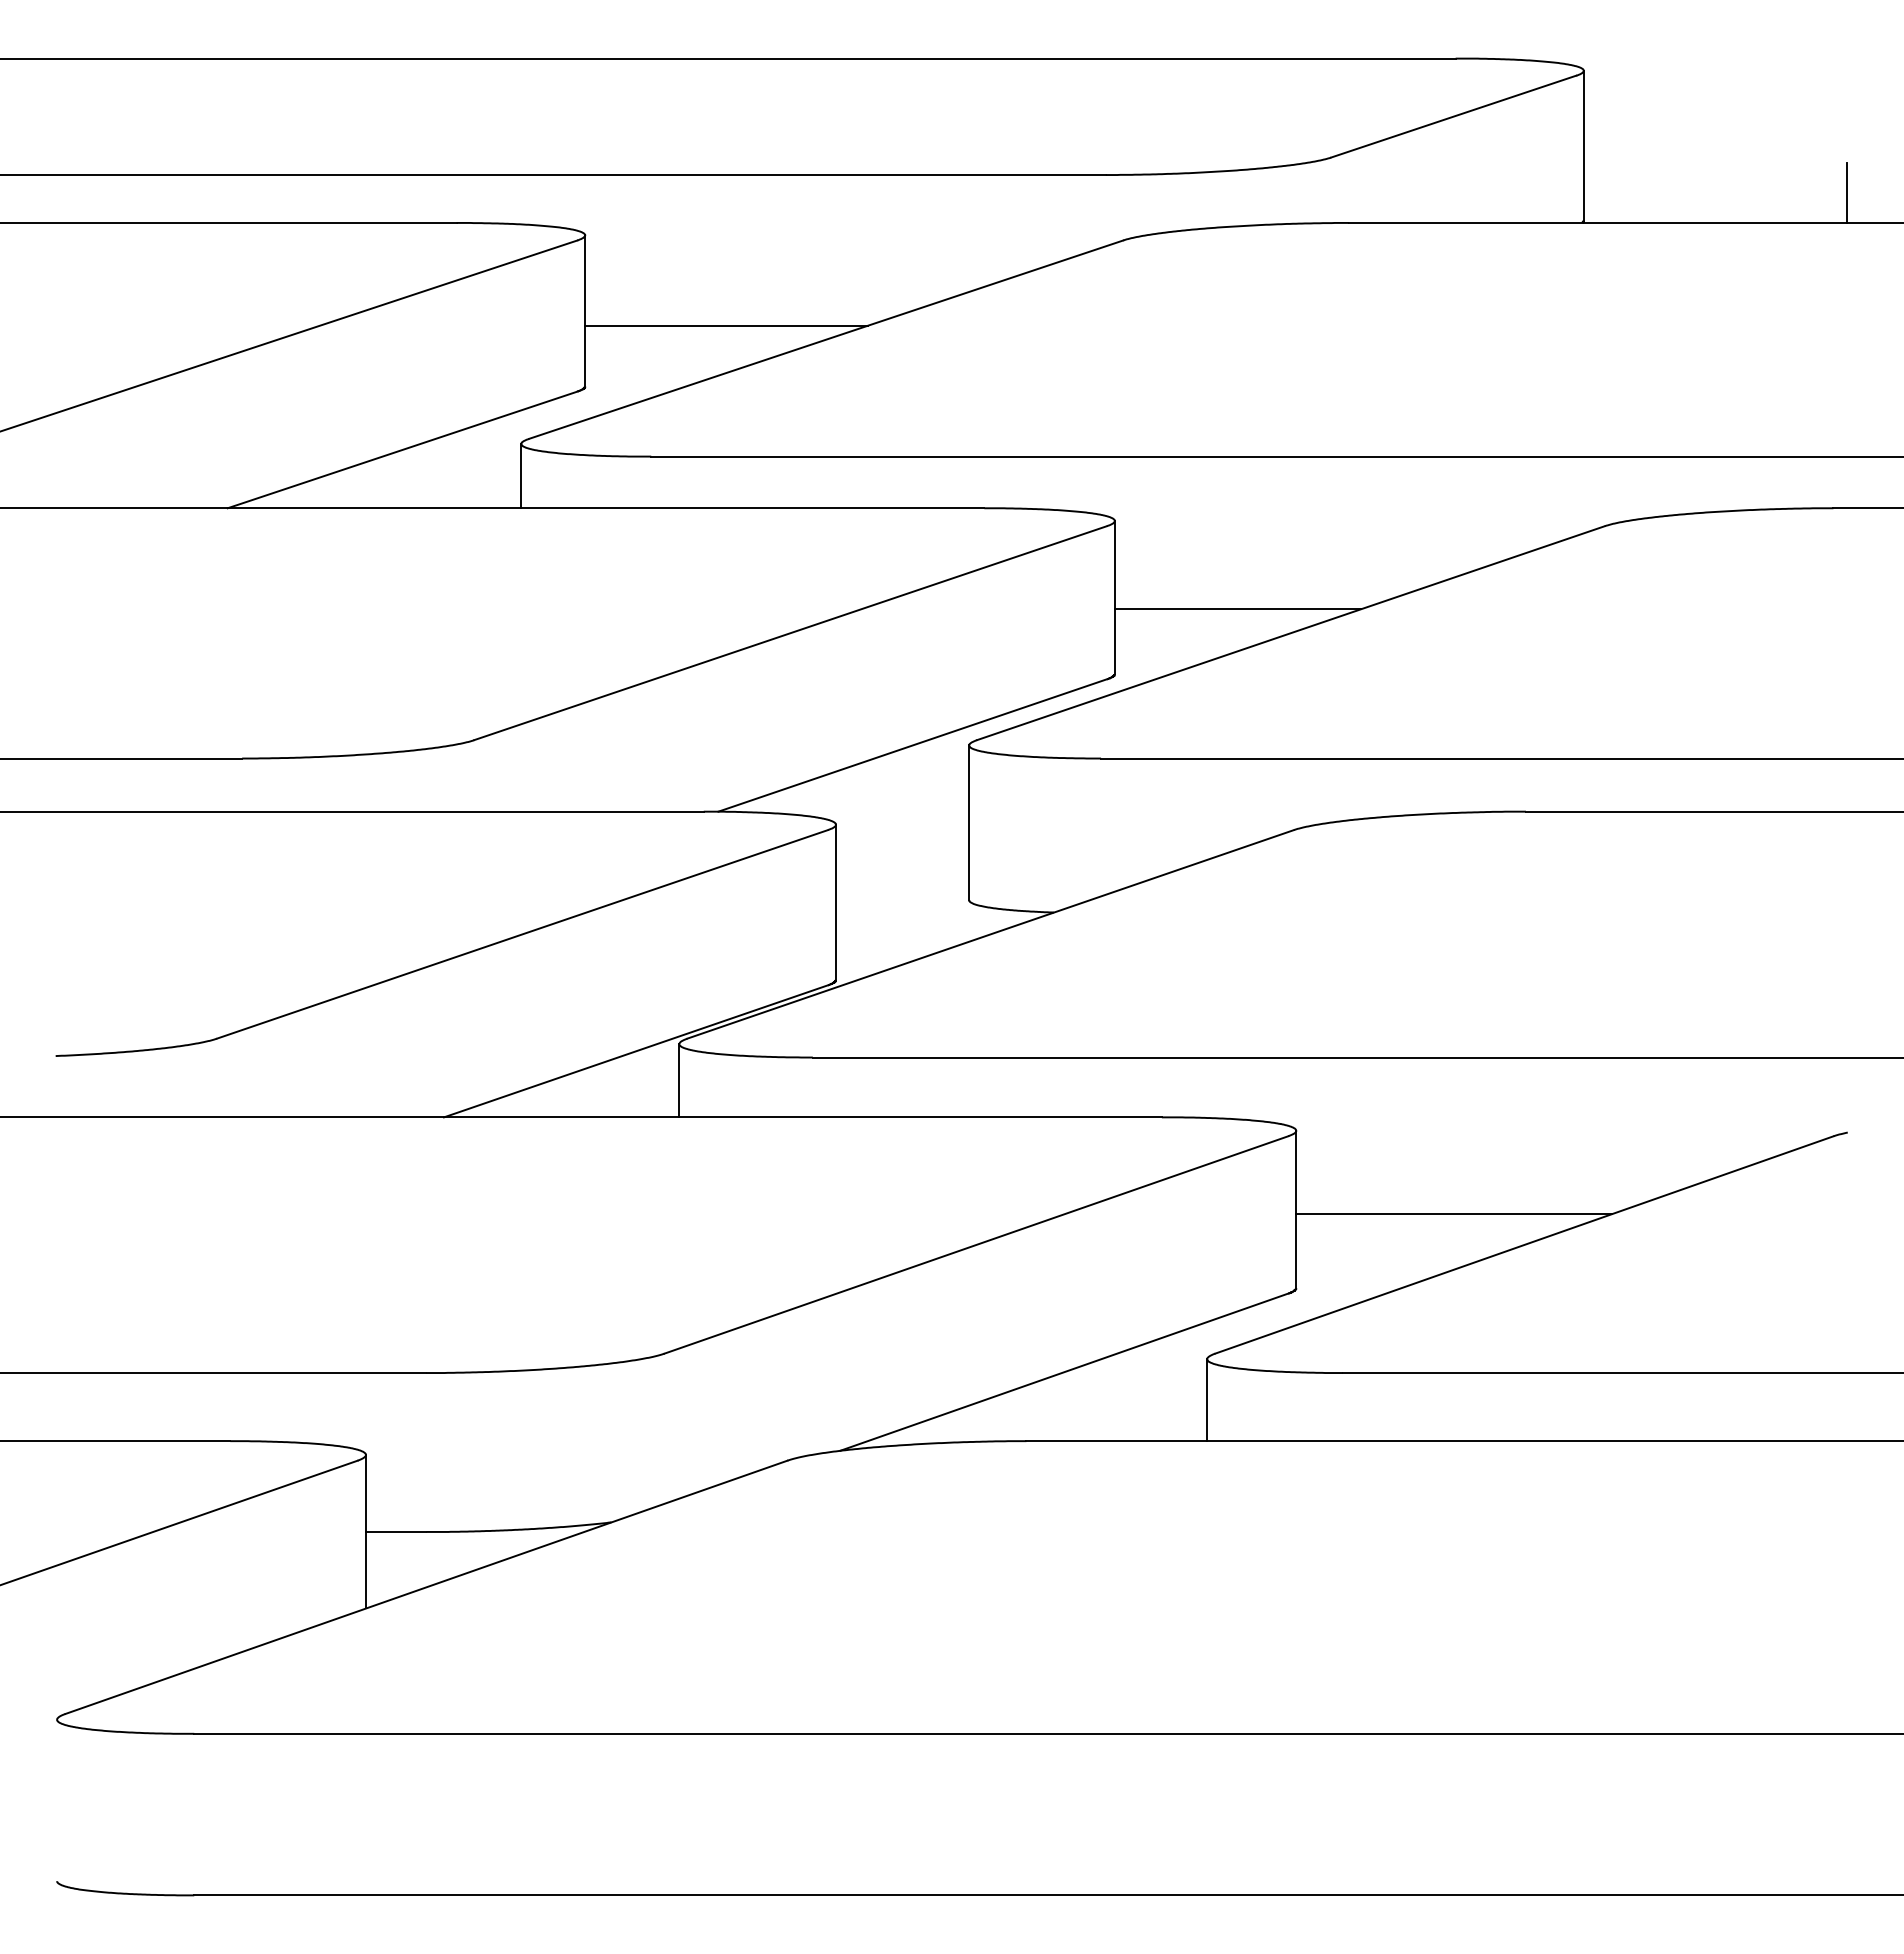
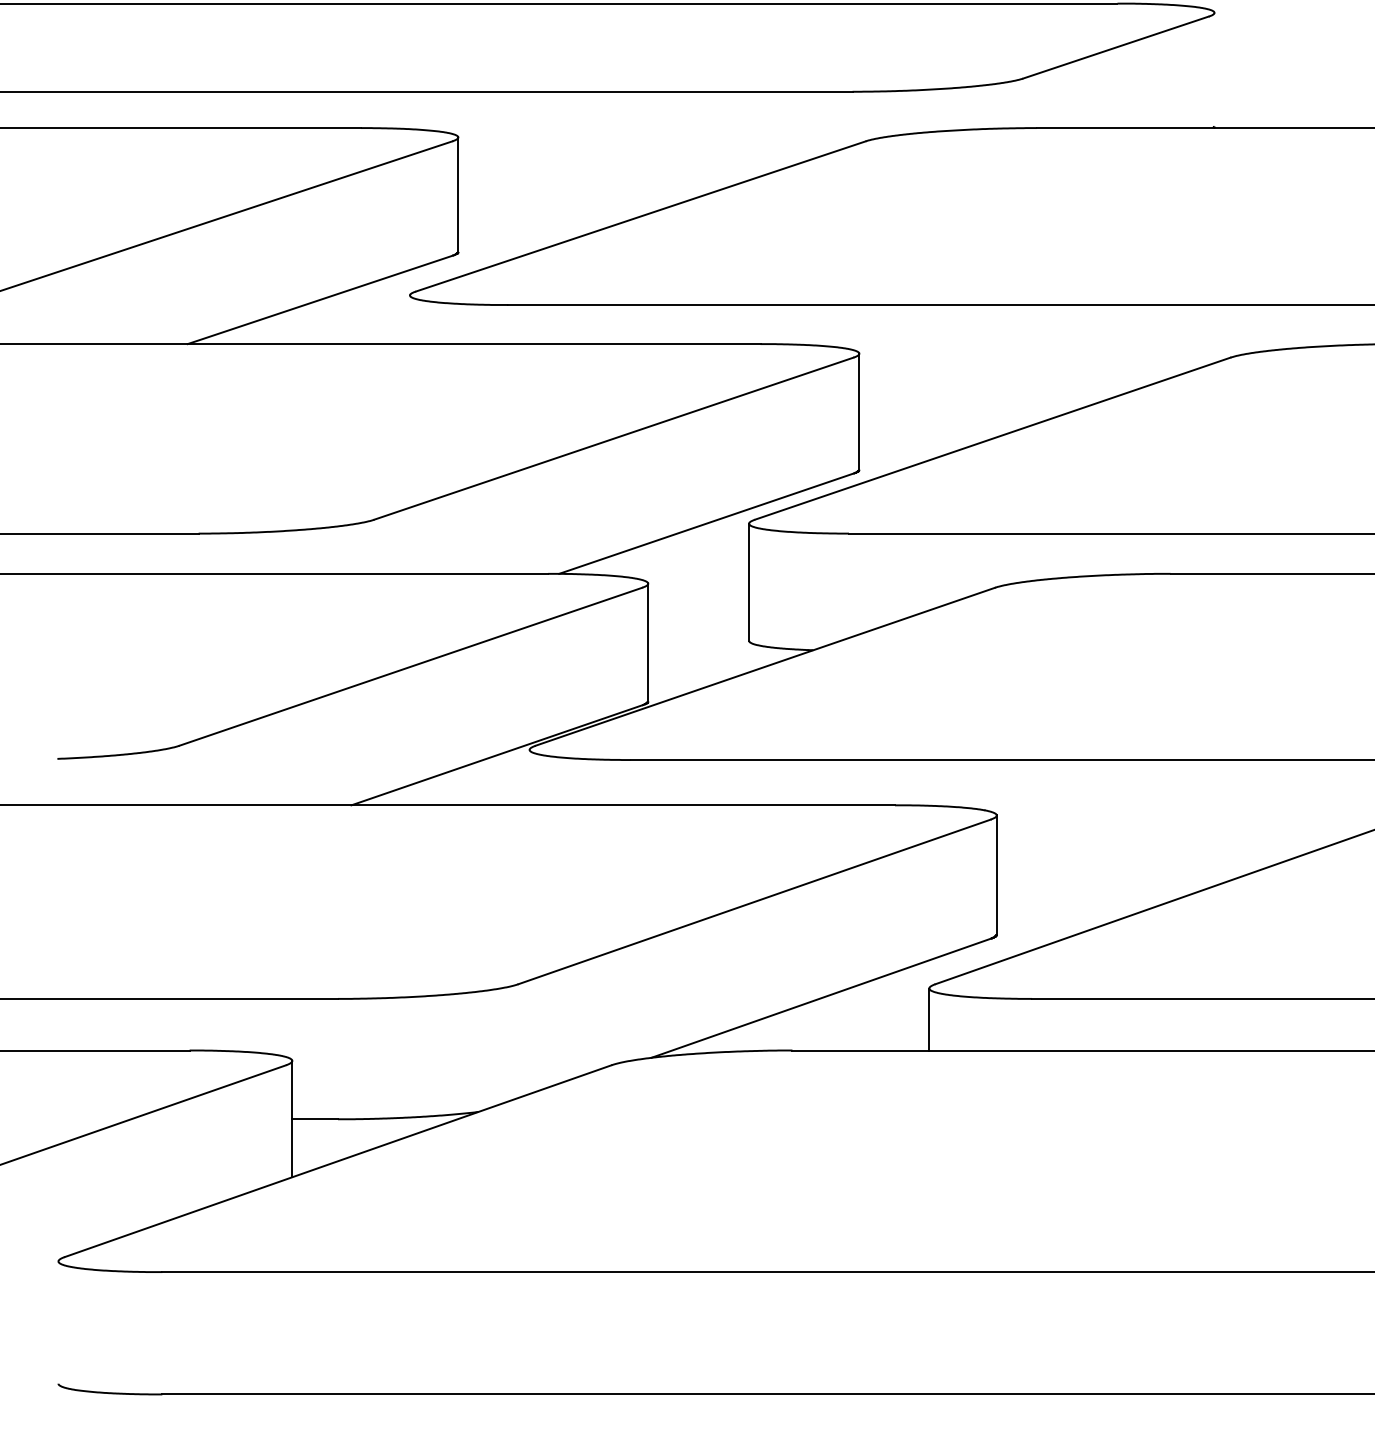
line: (1583, 145) -> (1214, 69), removed
line: (726, 325) -> (565, 205), removed
line: (521, 476) -> (410, 320), removed
line: (1237, 609) -> (952, 420), removed
line: (679, 1080) -> (529, 777), removed
line: (1453, 1214) -> (1115, 878), removed

